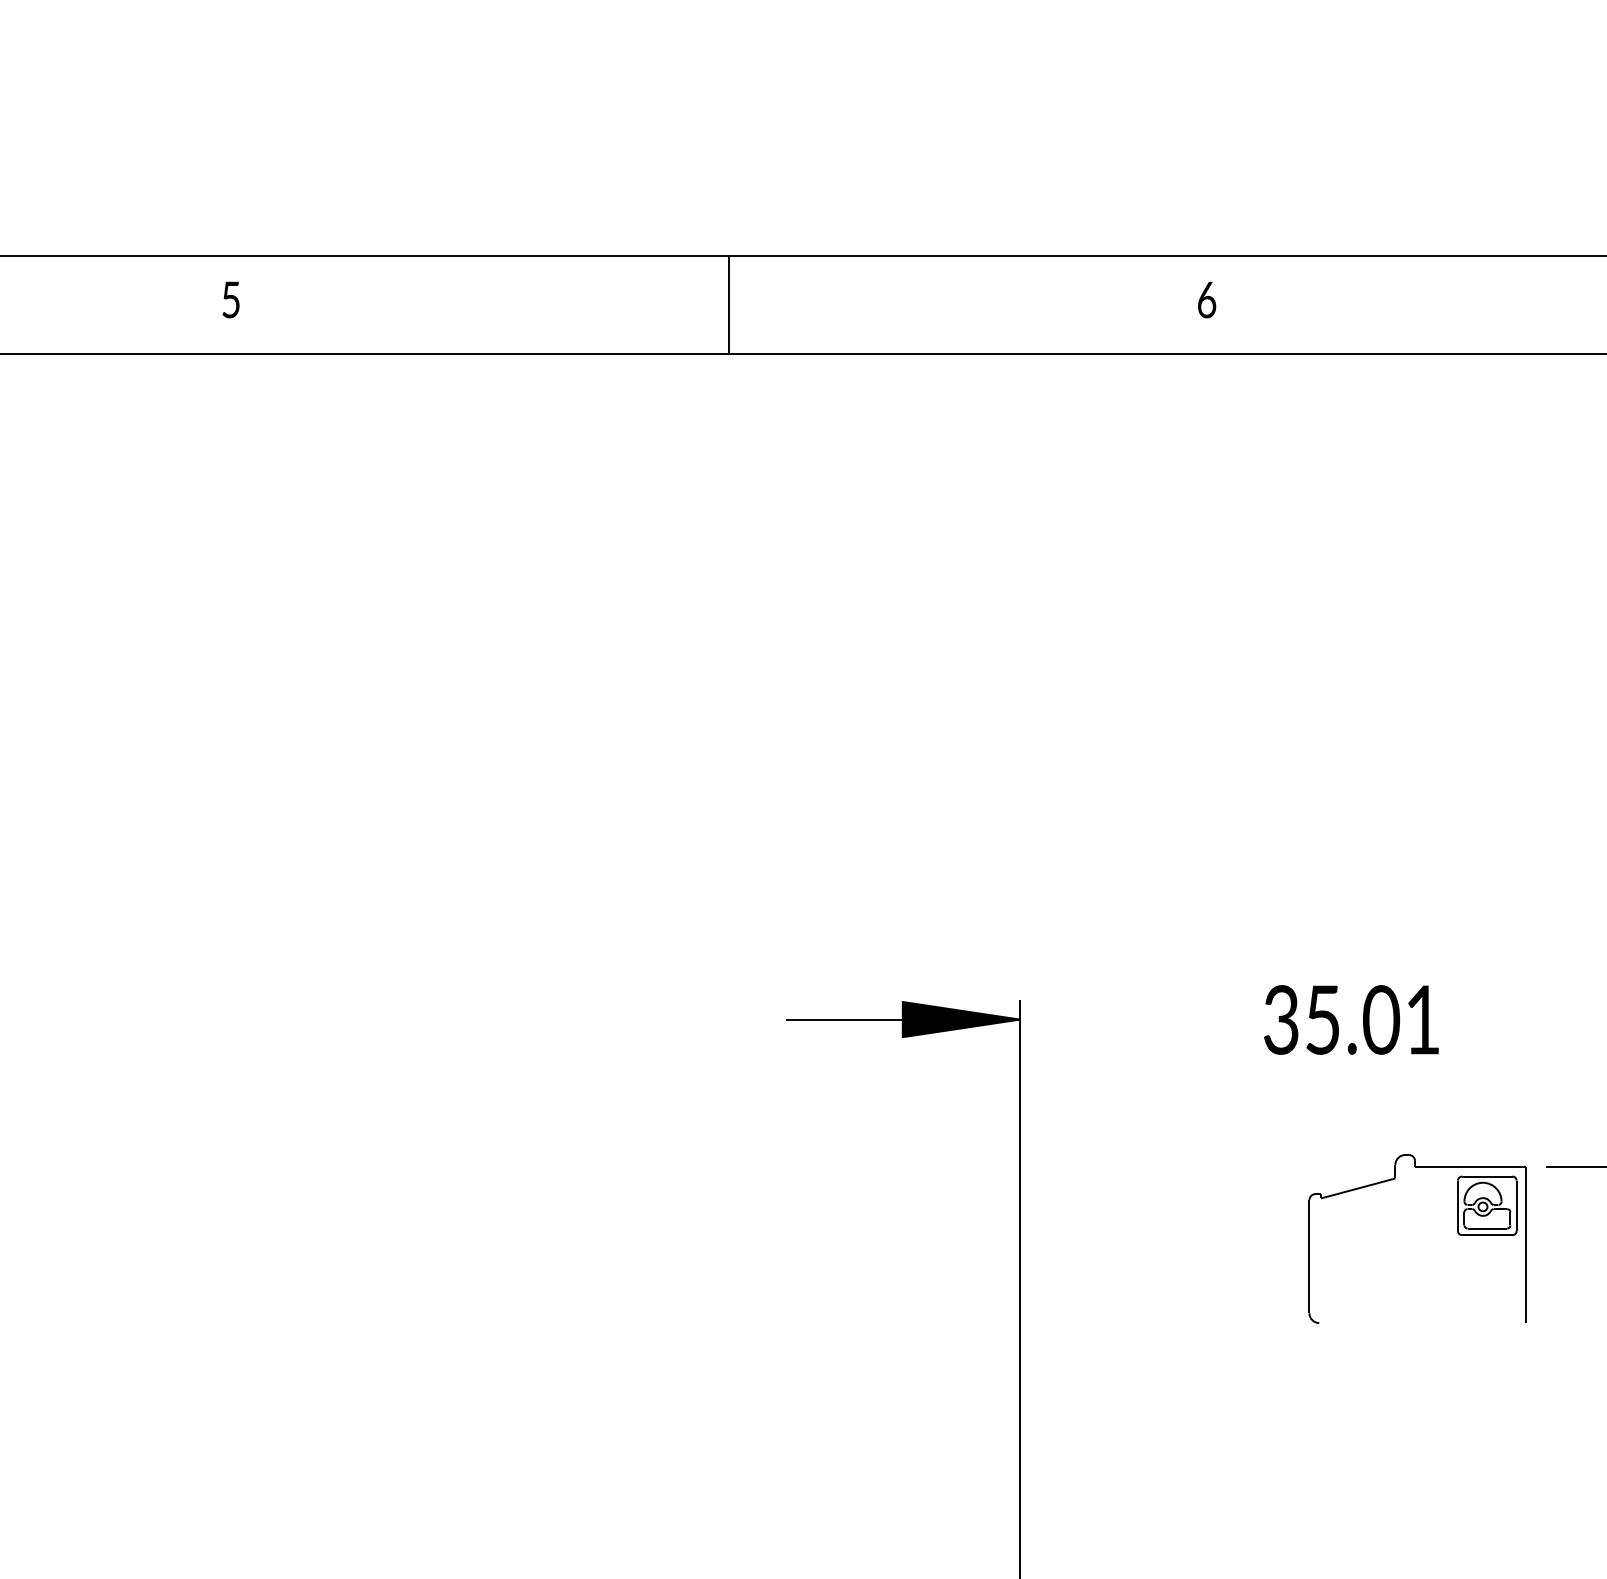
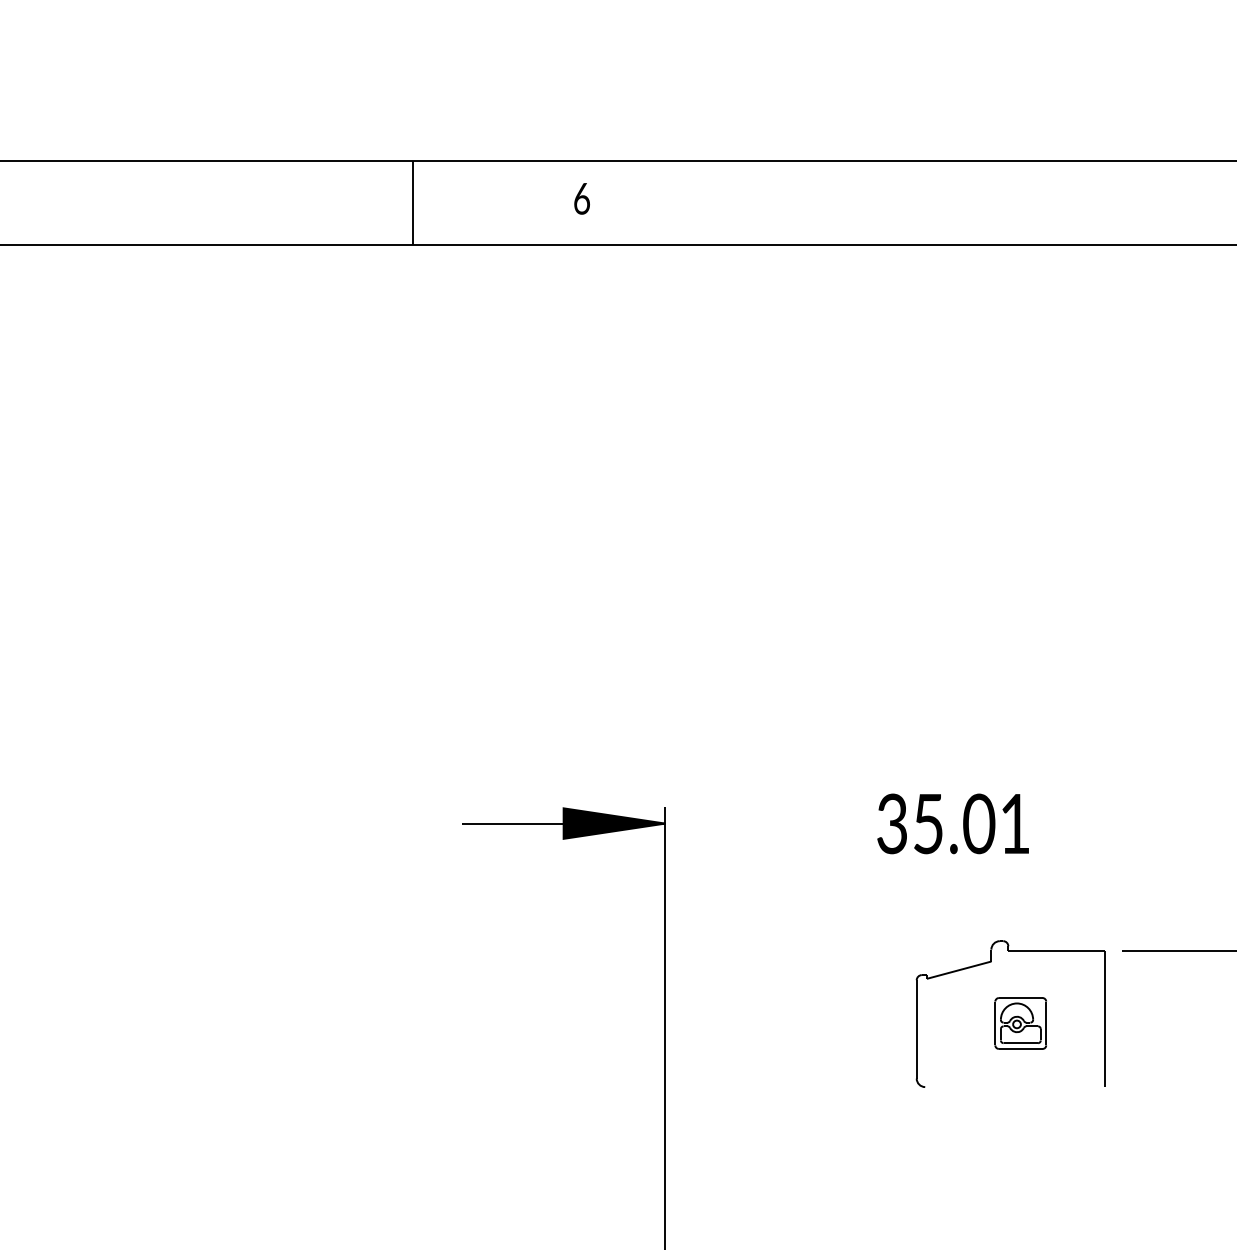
text: (1207, 299) -> (582, 198), moved
part: (1487, 1205) -> (1020, 1023), moved

